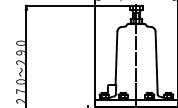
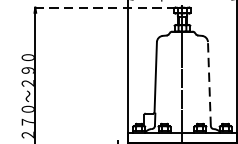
line: (79, 5) -> (106, 7), solid -> dashed
line: (156, 62) -> (209, 83), solid -> dashed

